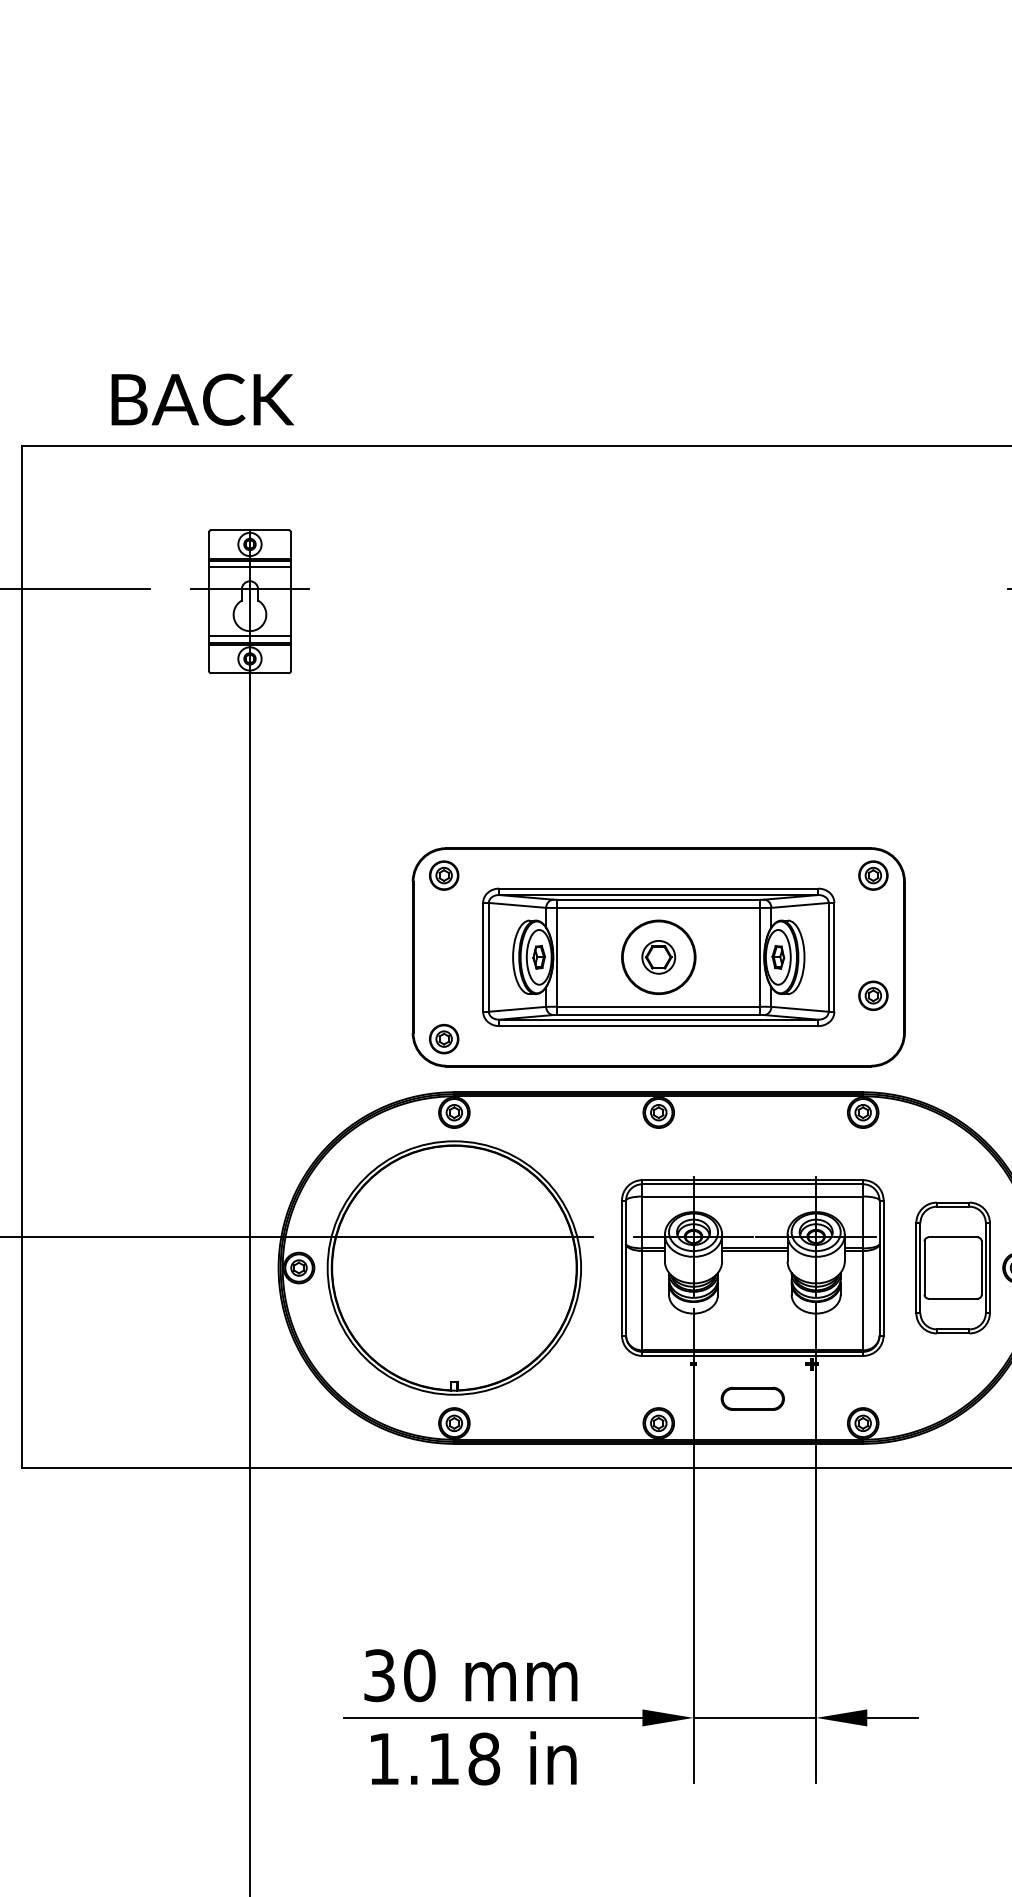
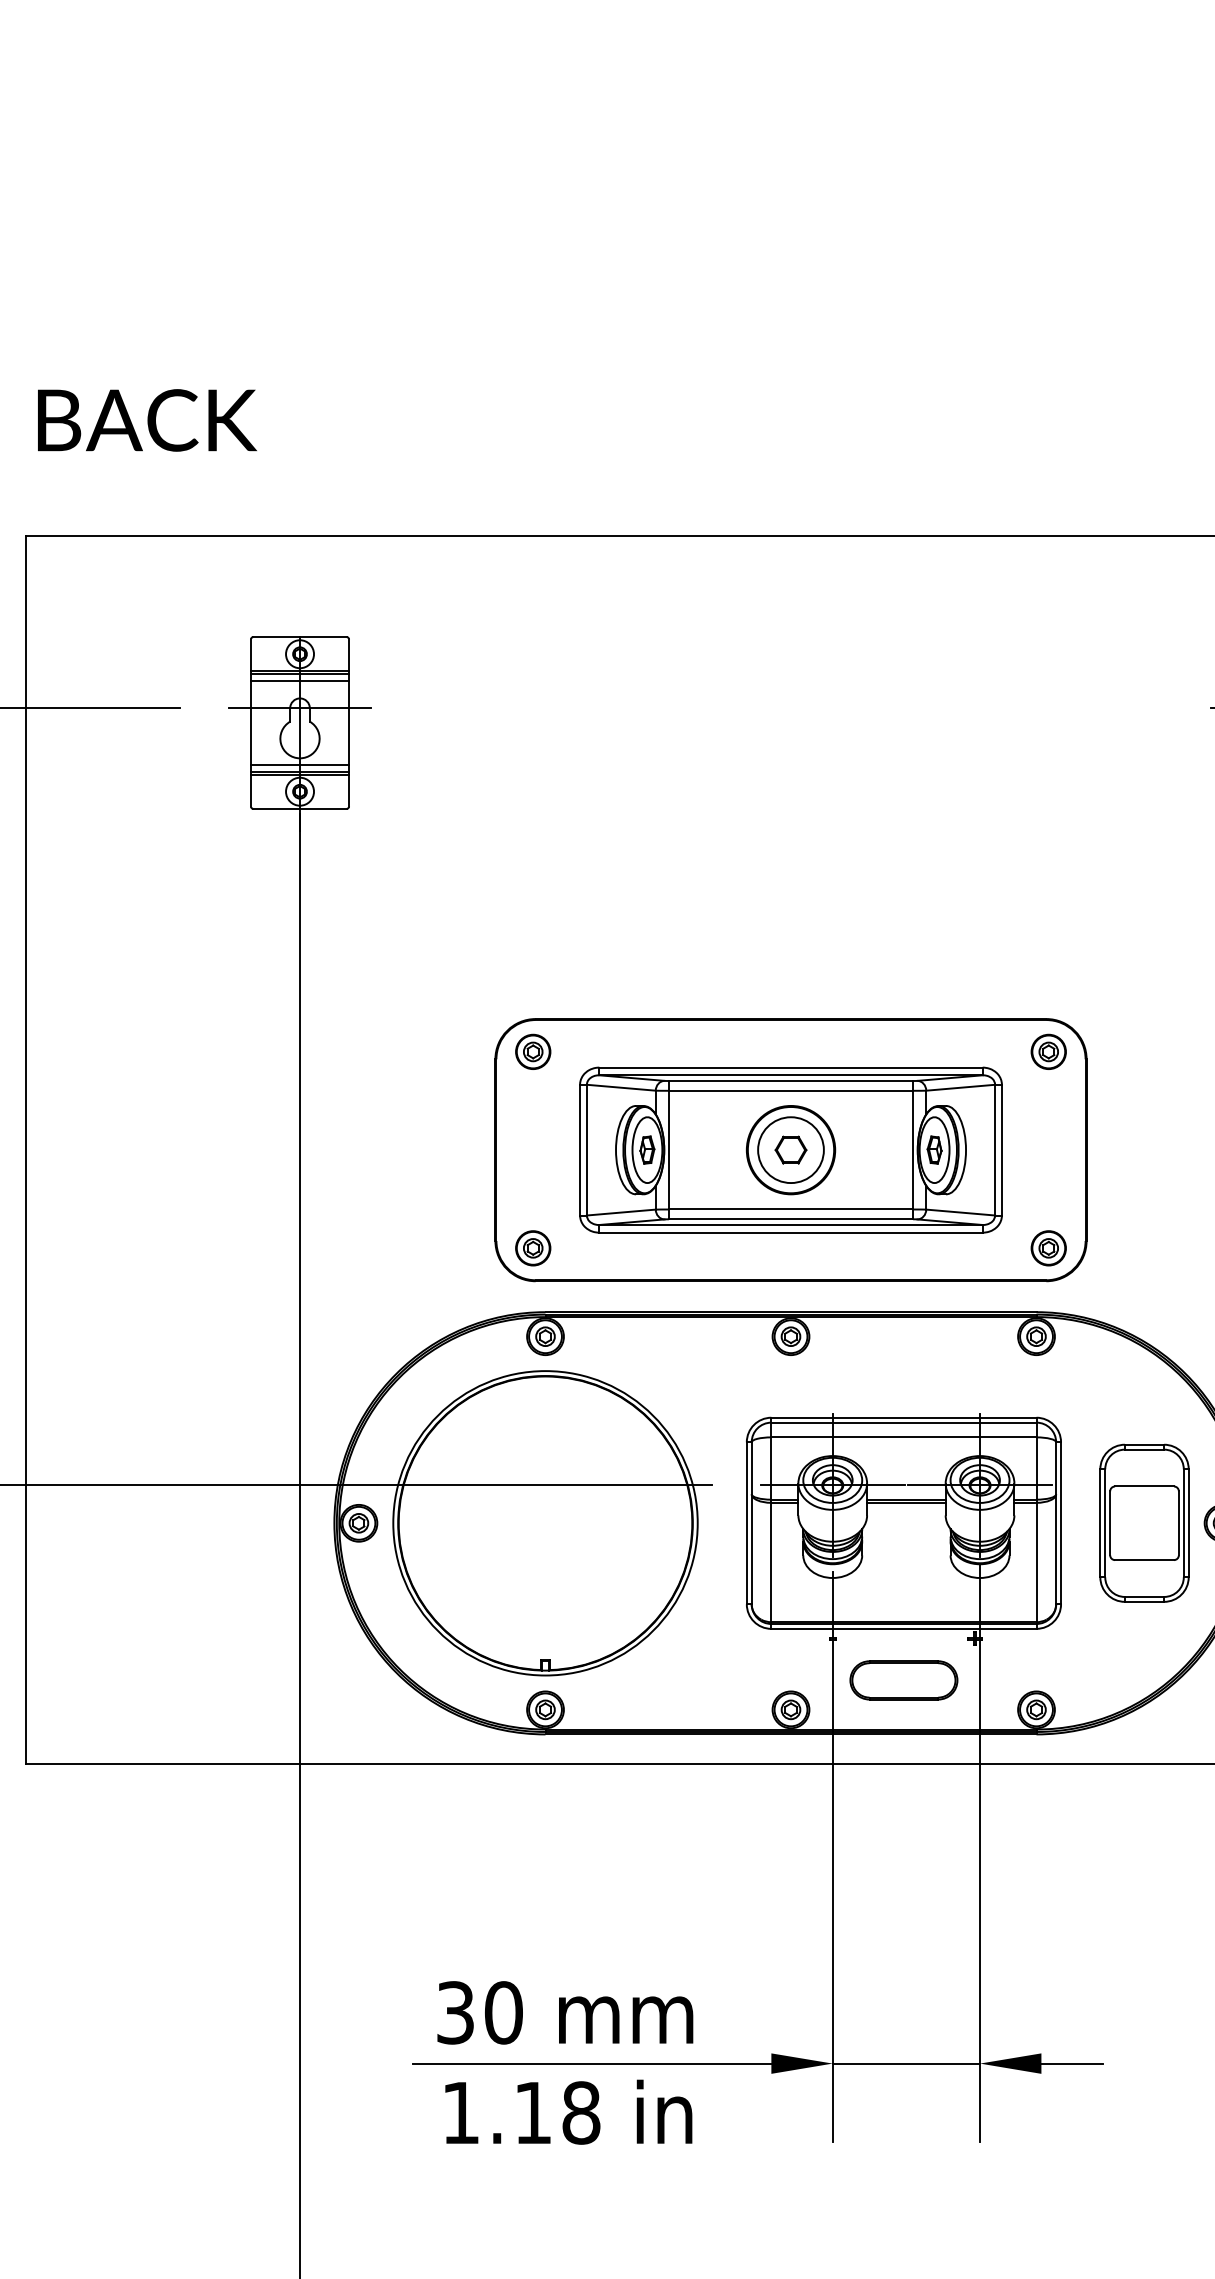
text: (202, 399) -> (147, 420), moved
circle: (658, 957) -> (790, 1150), size x1.67
part: (873, 995) -> (1048, 1248), moved
part: (752, 1398) -> (903, 1680), size x1.43

